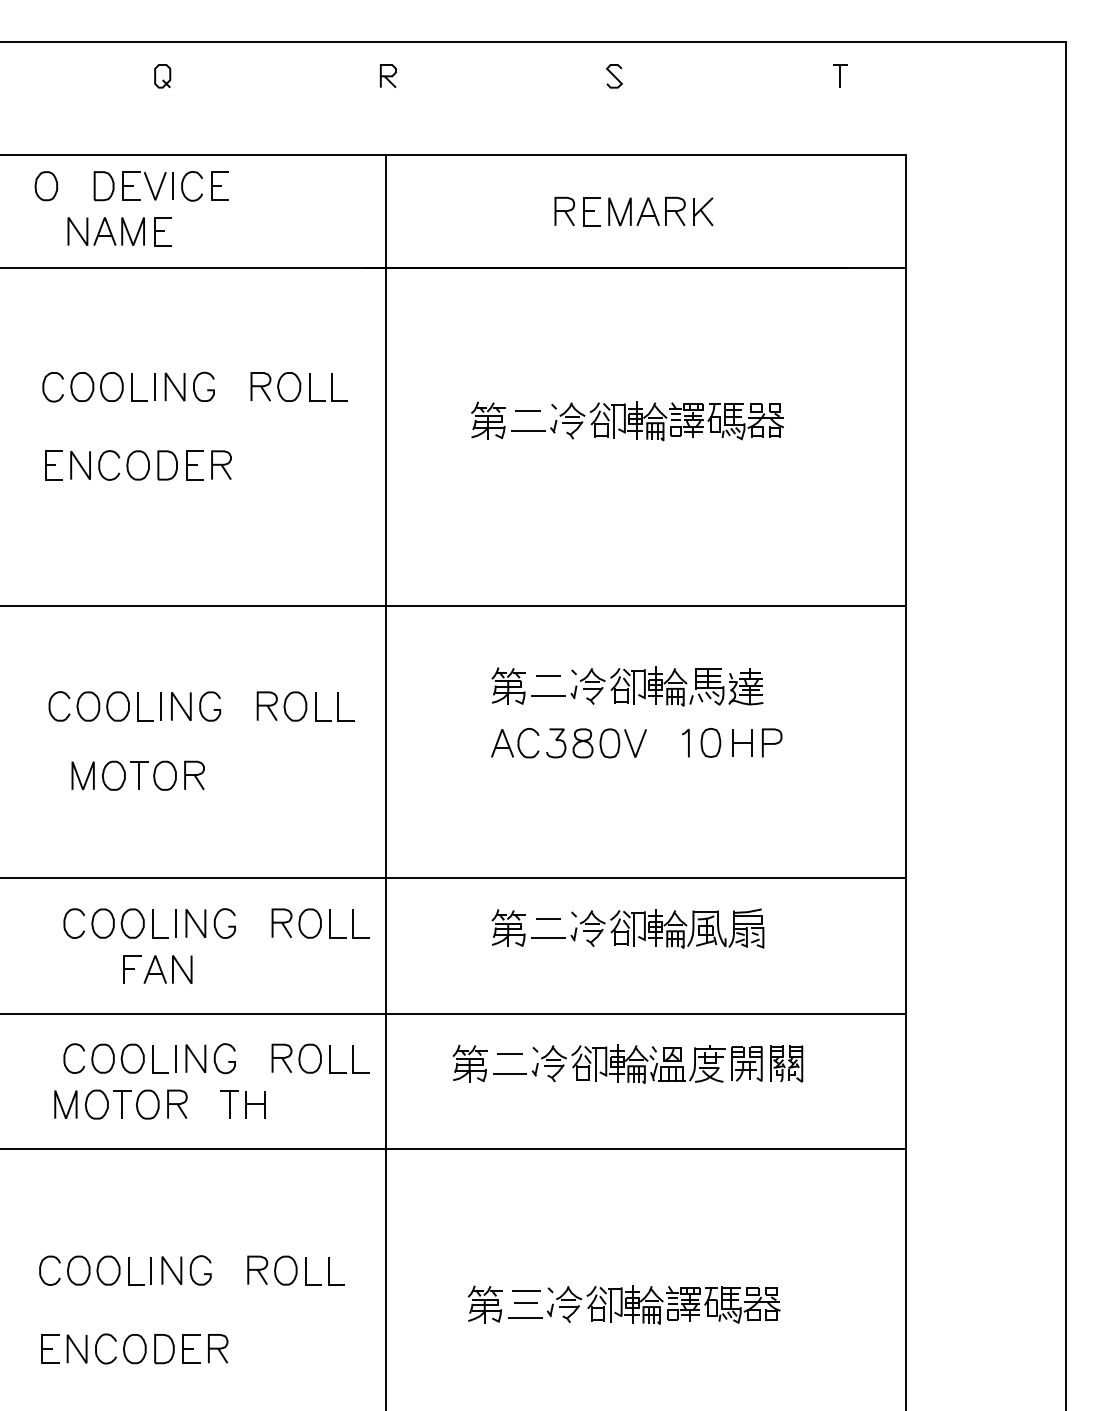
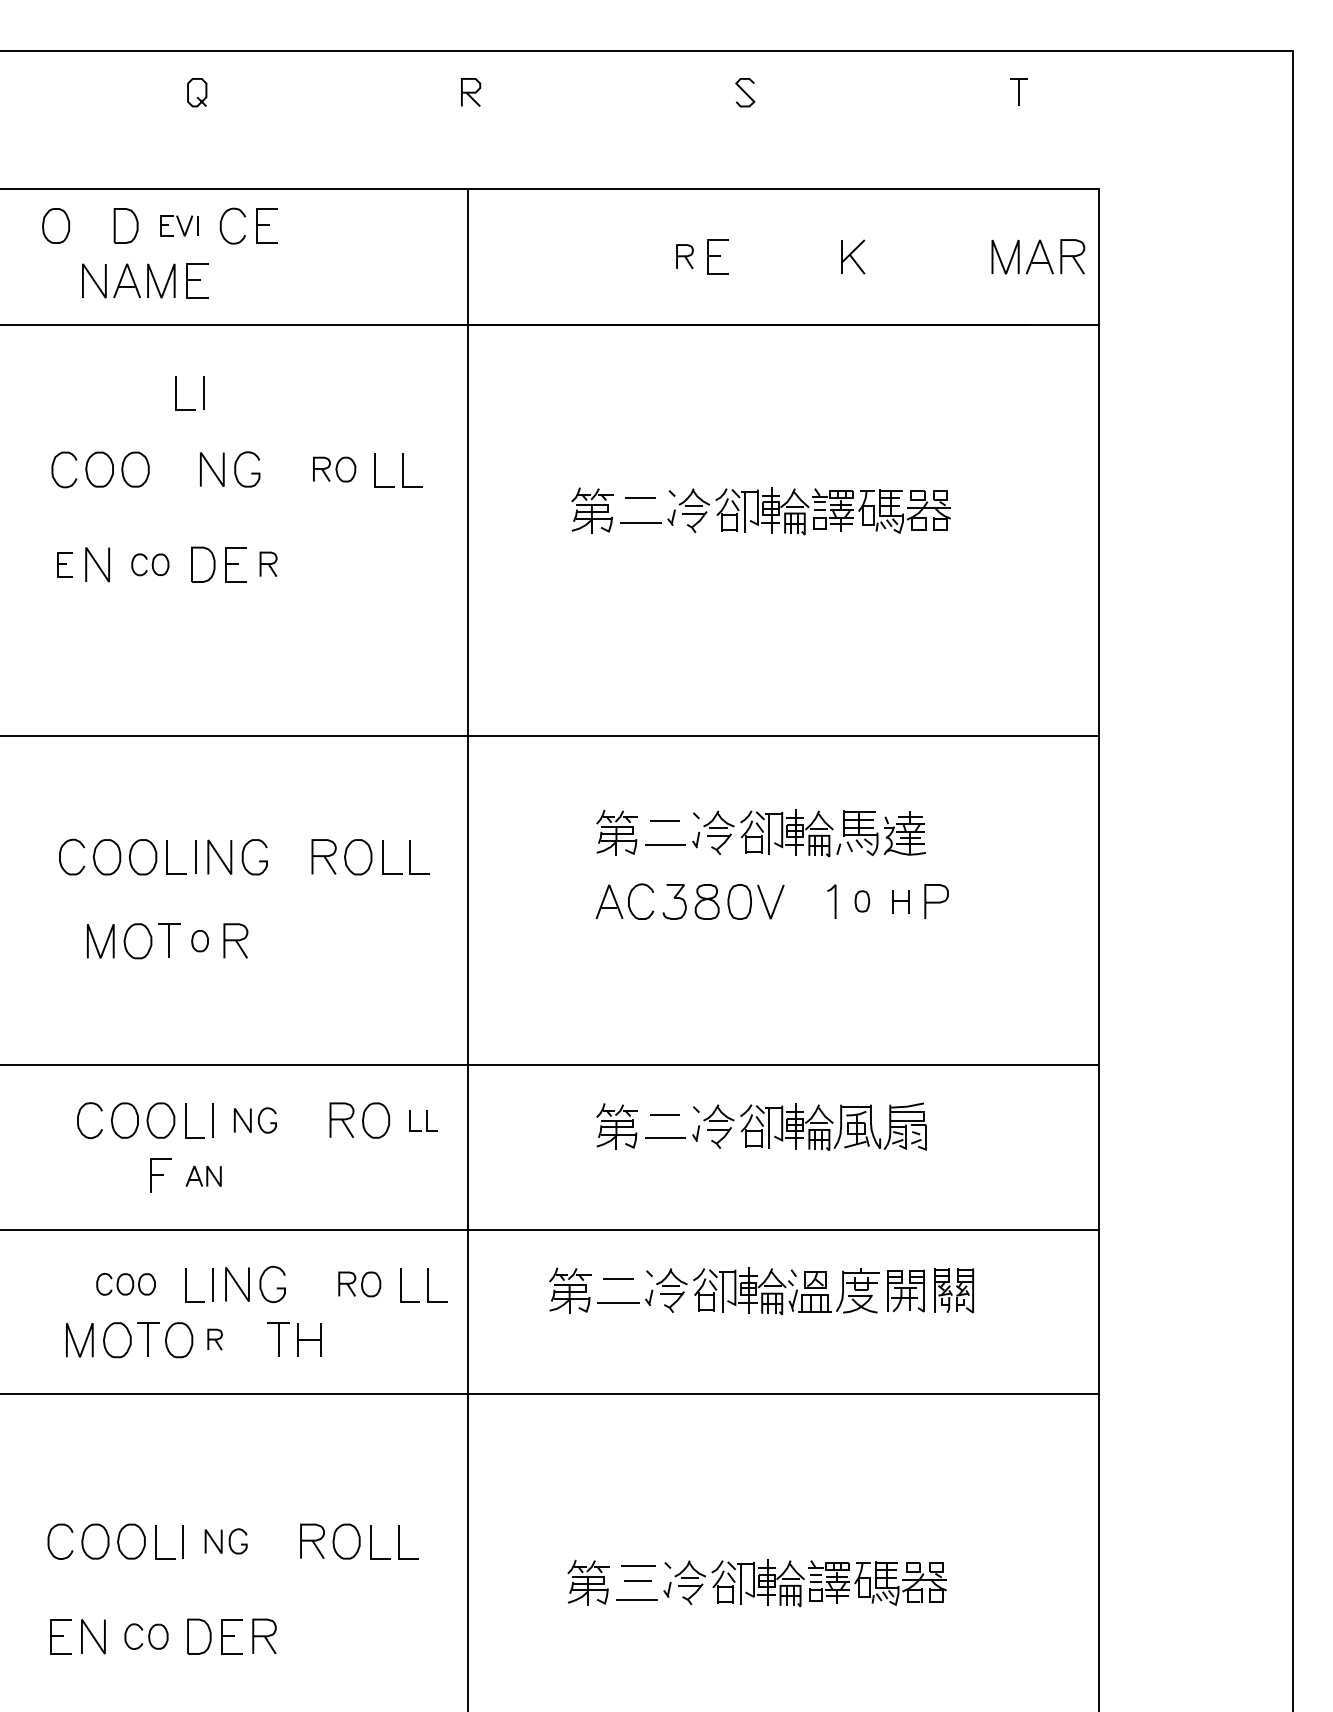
part: (147, 185) -> (178, 225), size x0.6
part: (564, 211) -> (684, 256), size x0.7
part: (646, 211) -> (1037, 256), moved
part: (275, 386) -> (334, 468), size x0.7
part: (132, 387) -> (176, 393), moved
part: (221, 464) -> (268, 563), size x0.7
part: (53, 465) -> (64, 564), size x0.7
part: (123, 465) -> (149, 564), size x0.6
part: (710, 742) -> (861, 900), size x0.6
part: (742, 742) -> (900, 900), size x0.7
part: (164, 775) -> (199, 940), size x0.6
part: (210, 923) -> (255, 1120), size x0.7
part: (349, 923) -> (423, 1120), size x0.6
part: (167, 969) -> (203, 1176), size x0.6
part: (103, 1058) -> (125, 1284), size x0.6
part: (296, 1058) -> (359, 1284), size x0.7
part: (177, 1103) -> (215, 1338), size x0.6
part: (186, 1270) -> (226, 1541), size x0.7
part: (120, 1348) -> (146, 1636), size x0.7

